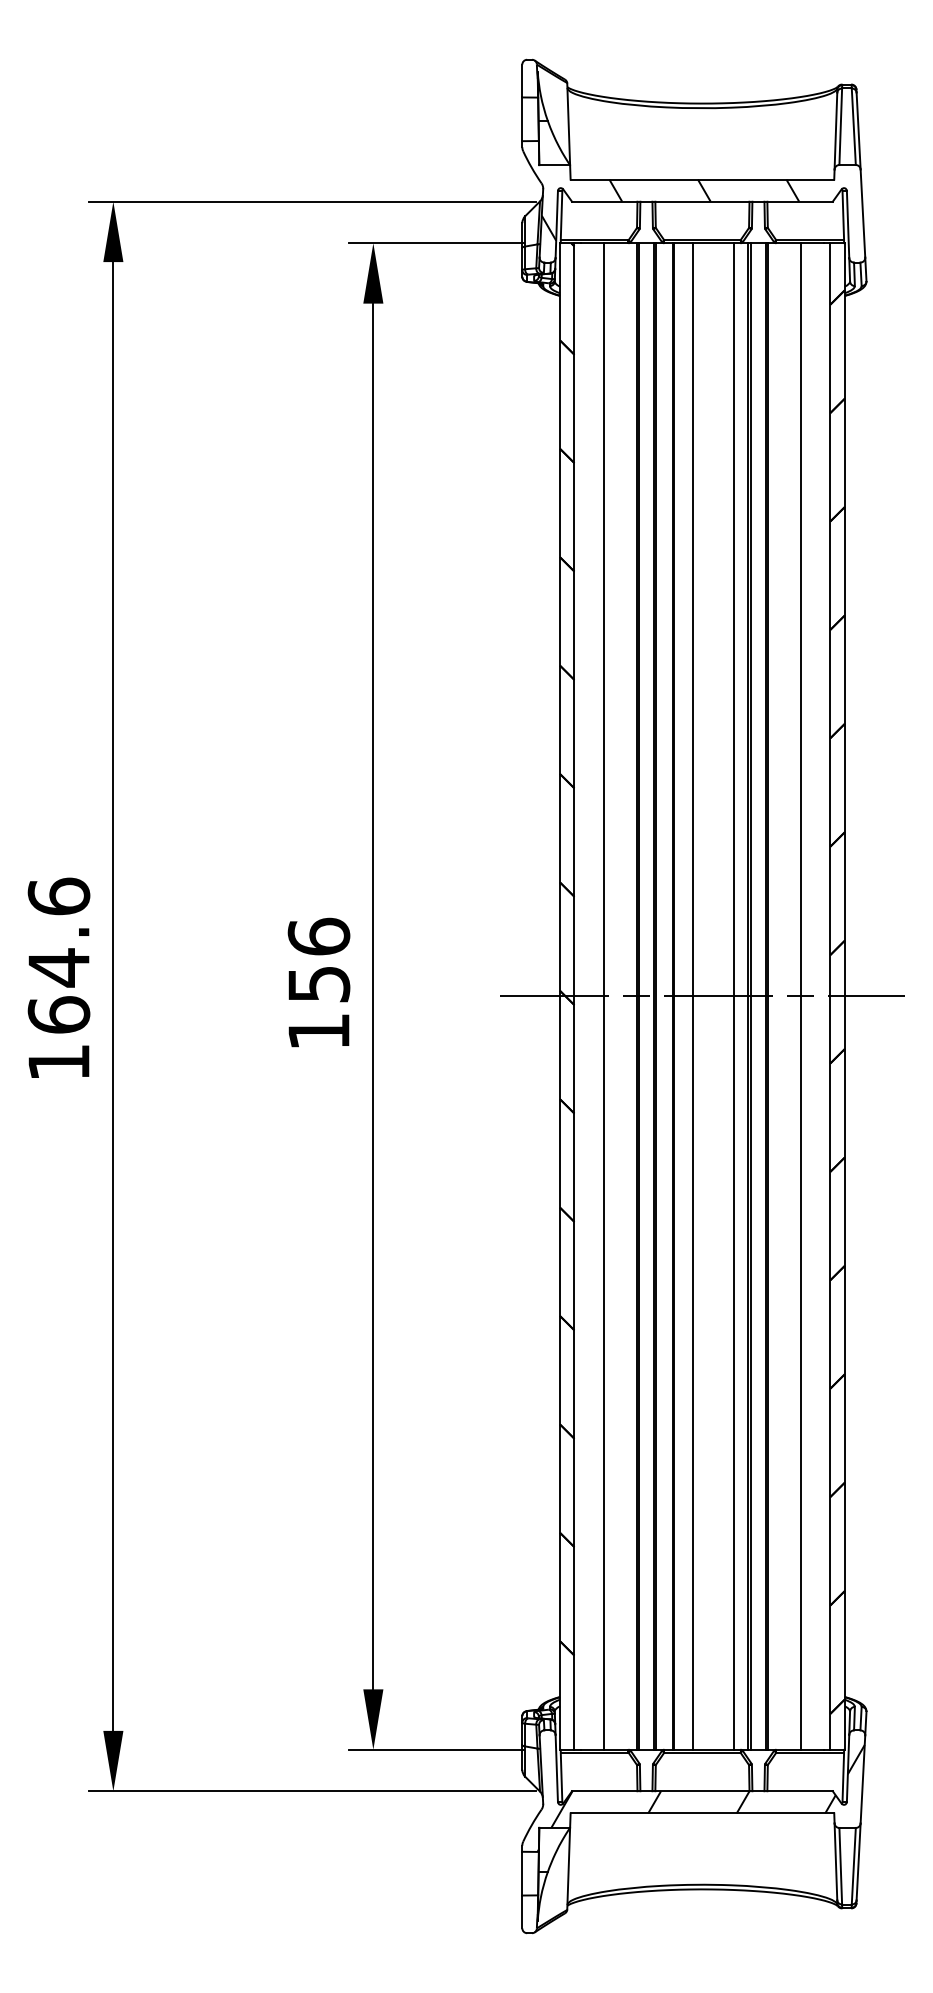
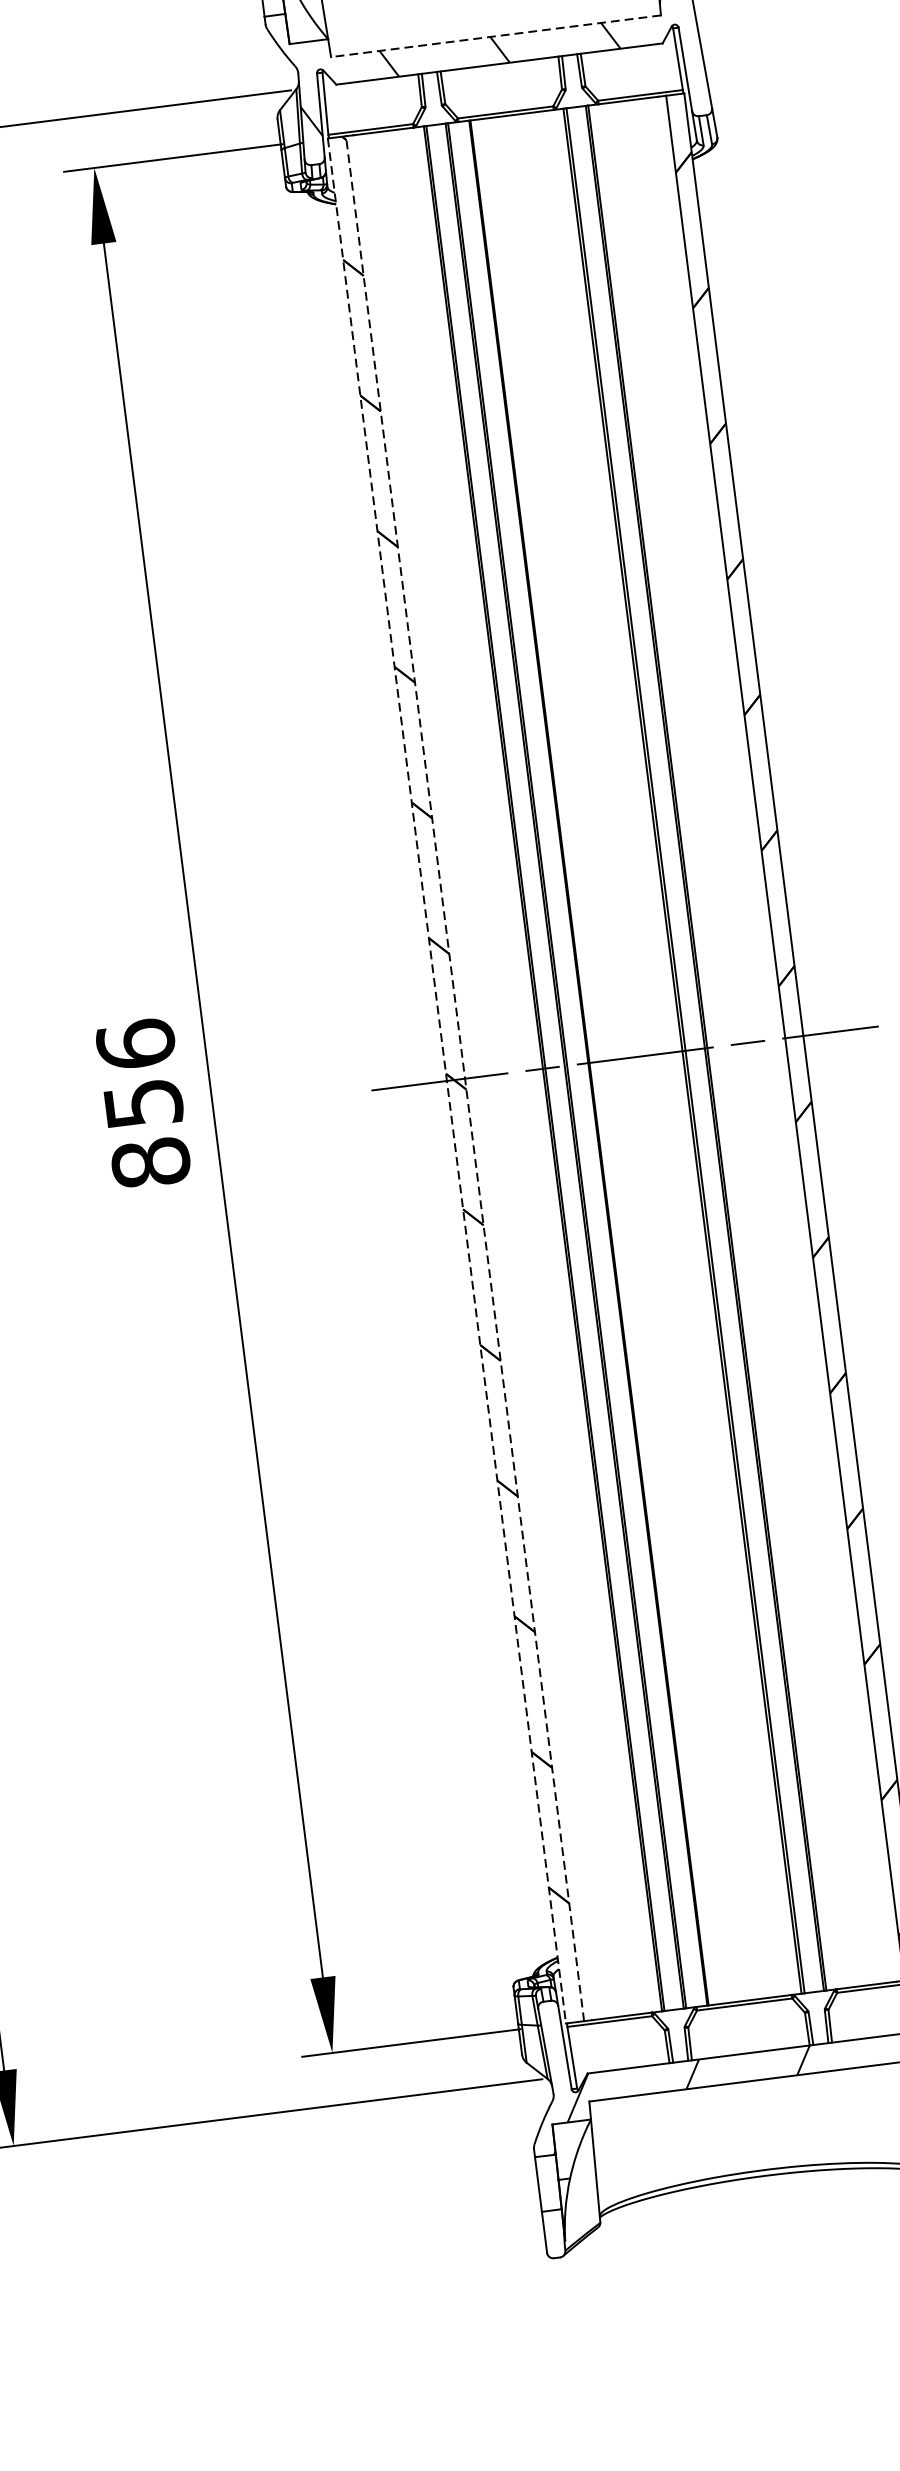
line: (702, 179) -> (496, 36), solid -> dashed
line: (559, 996) -> (446, 1081), solid -> dashed
line: (574, 996) -> (465, 1078), solid -> dashed
line: (604, 996) -> (502, 1073), removed
line: (693, 996) -> (613, 1059), removed
line: (733, 996) -> (664, 1053), removed
line: (800, 996) -> (747, 1042), removed
text: (318, 1031) -> (150, 1162), 156 -> 856

